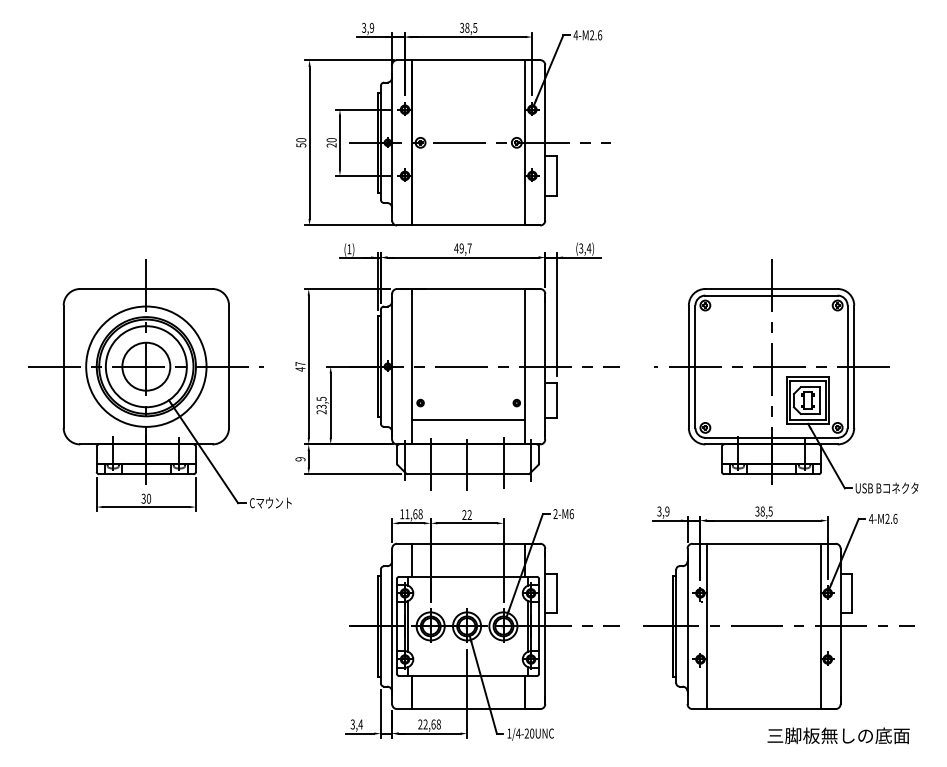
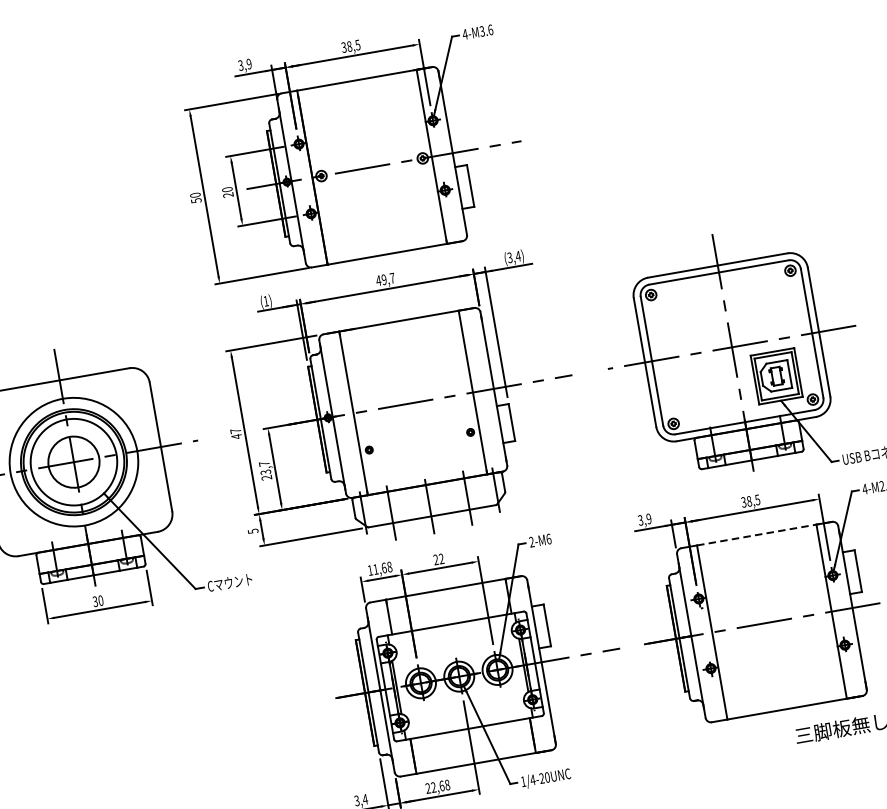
text: (592, 35) -> (482, 31), 4-M2.6 -> 4-M3.6
text: (321, 398) -> (264, 463), 23,5 -> 23,7
line: (468, 419) -> (422, 458), removed
text: (300, 459) -> (253, 531), 9 -> 5
line: (772, 543) -> (765, 533), solid -> dashed

